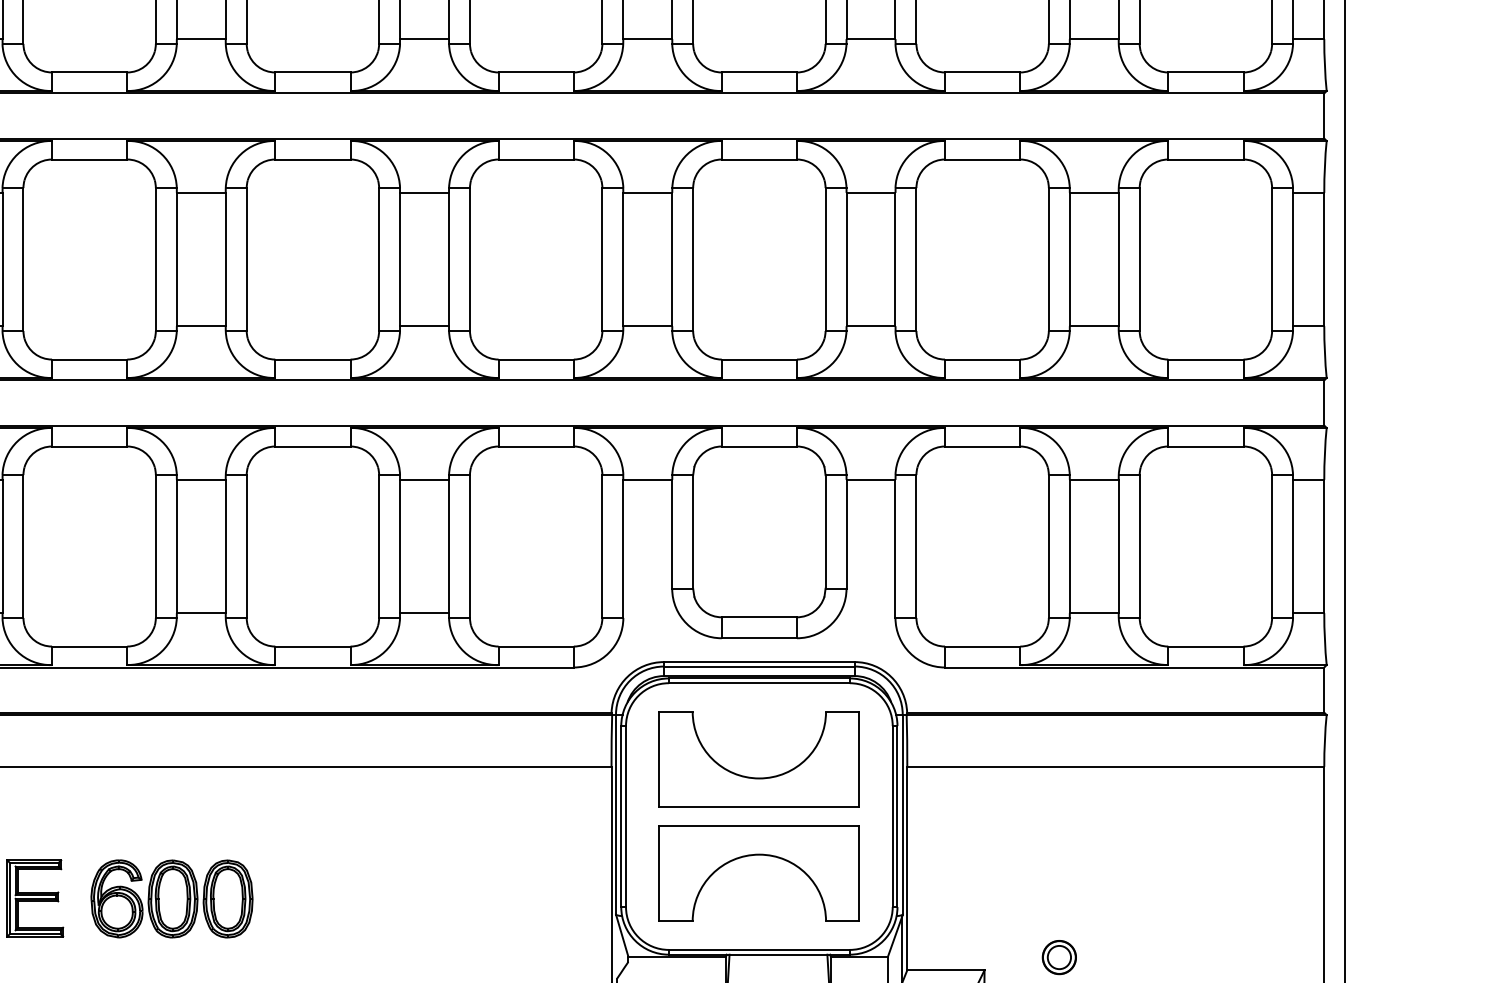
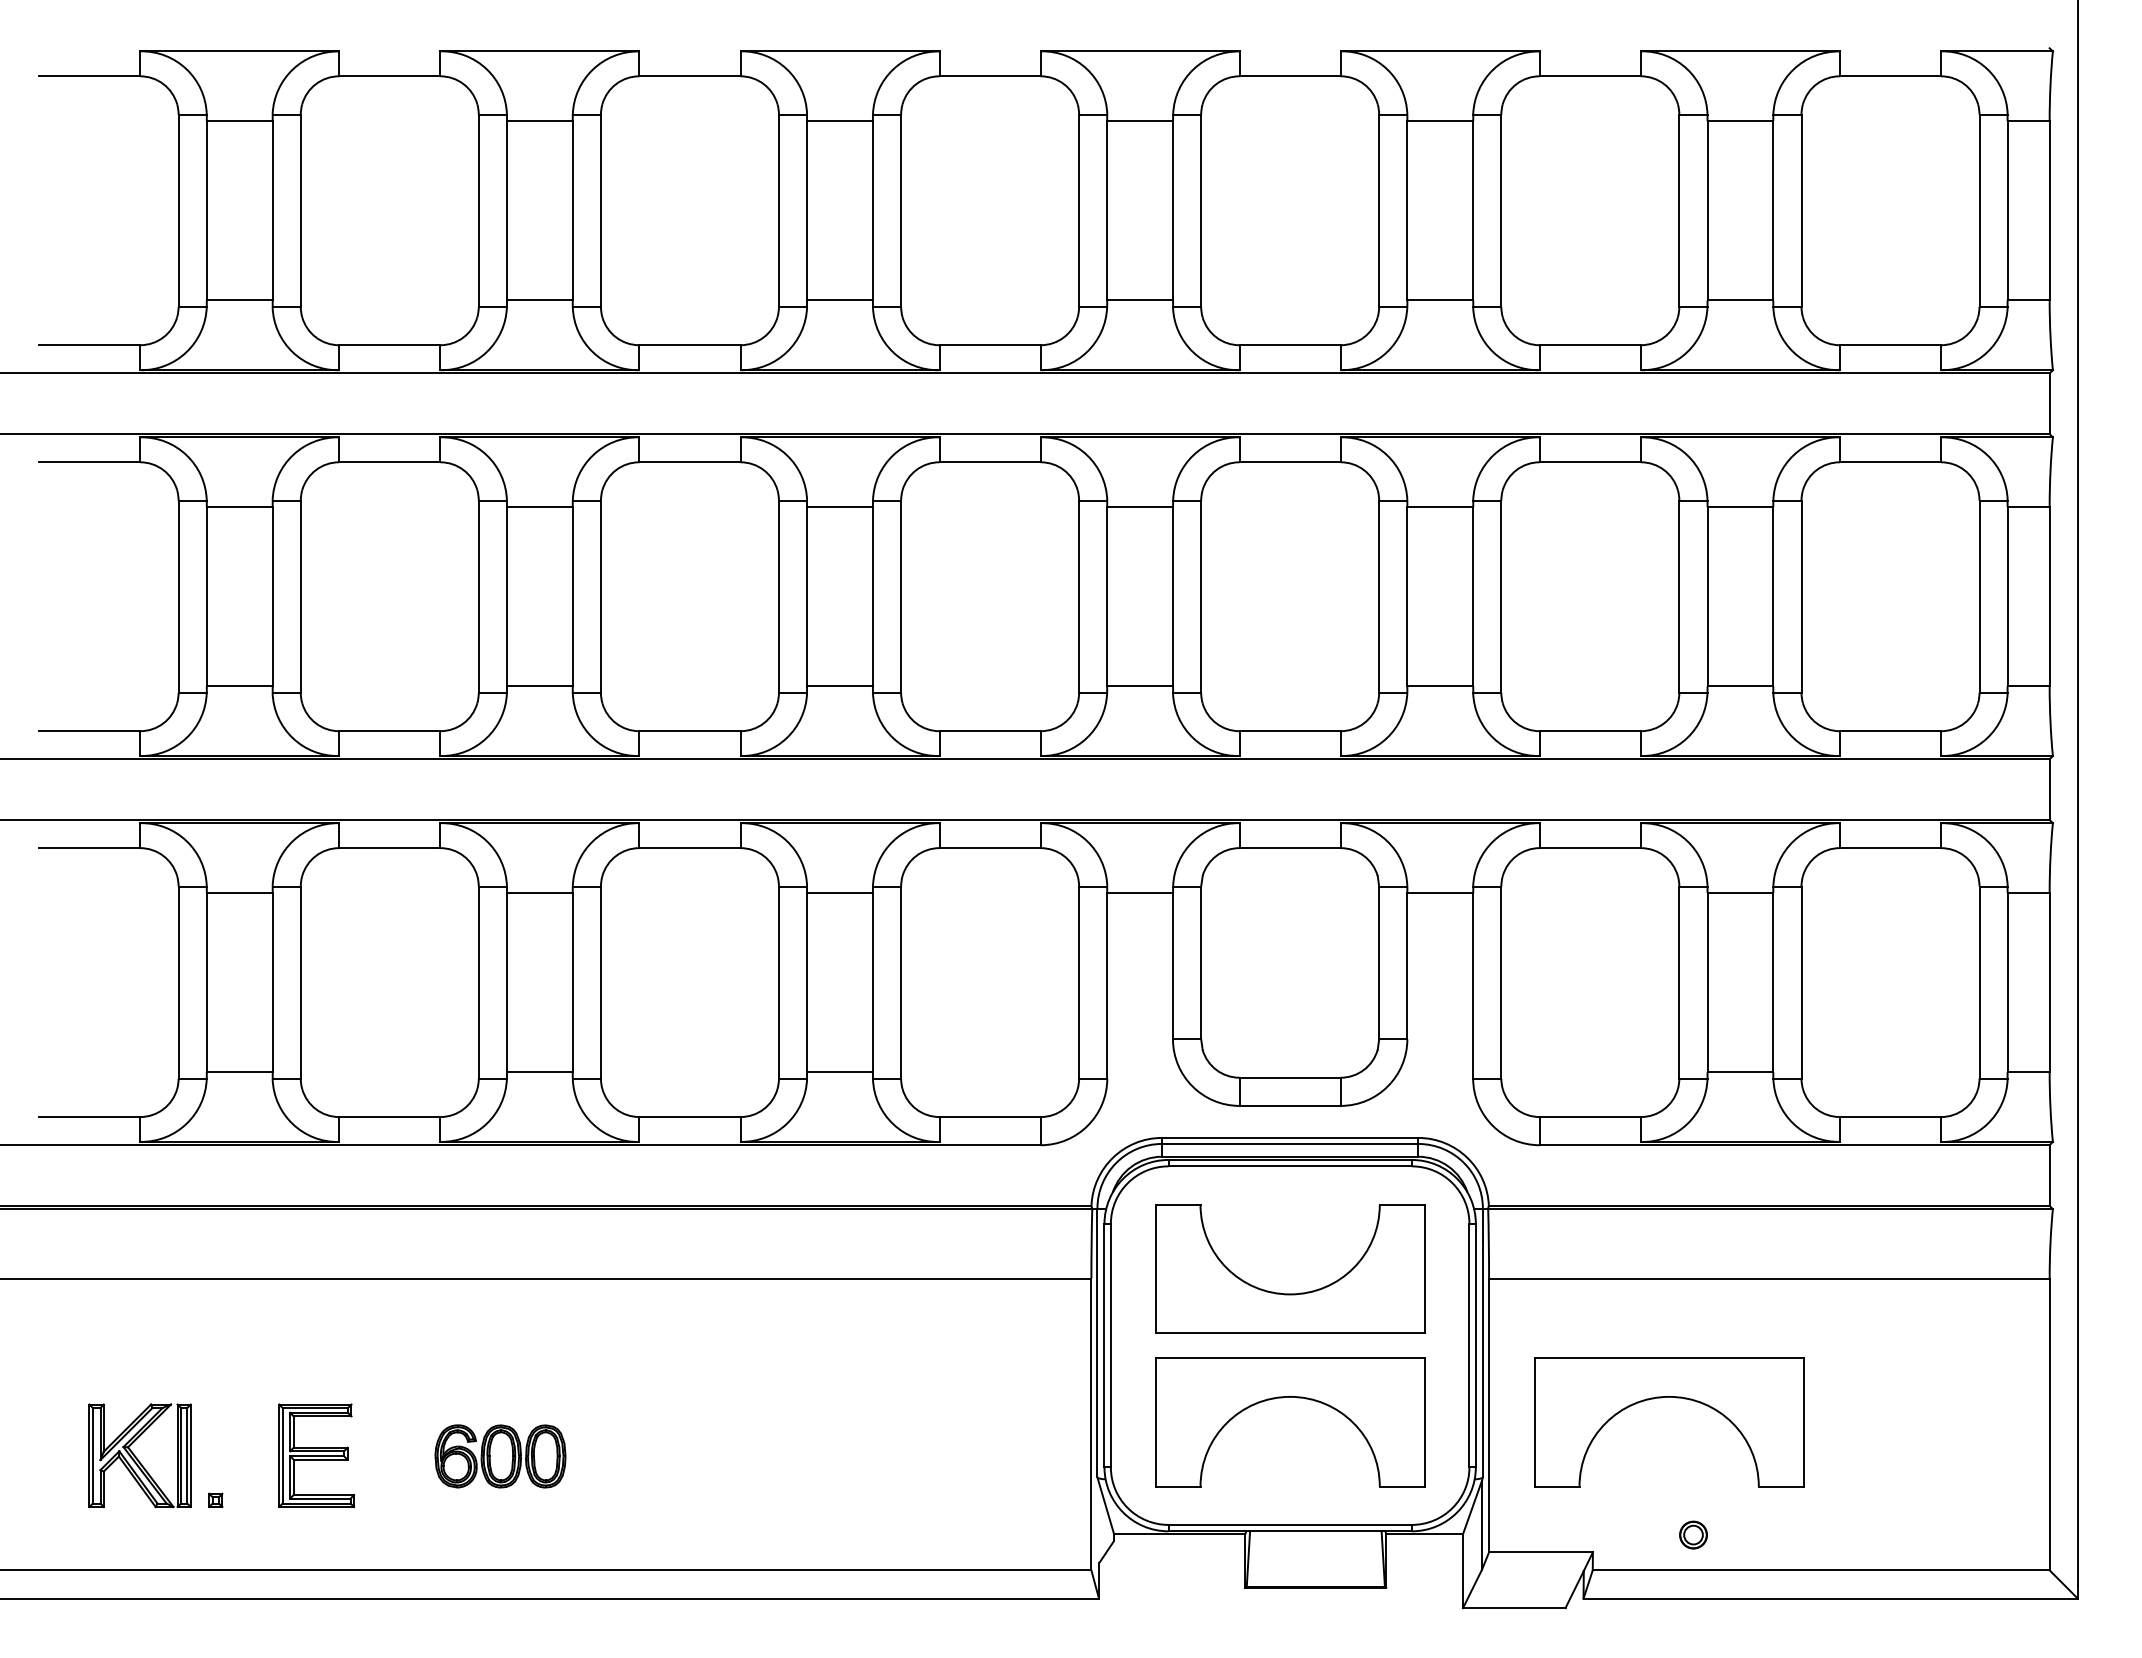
part: (1041, 855) -> (1669, 1397), added
part: (172, 899) -> (500, 1456), size x0.6
part: (1059, 957) -> (1693, 1534), size x0.6

